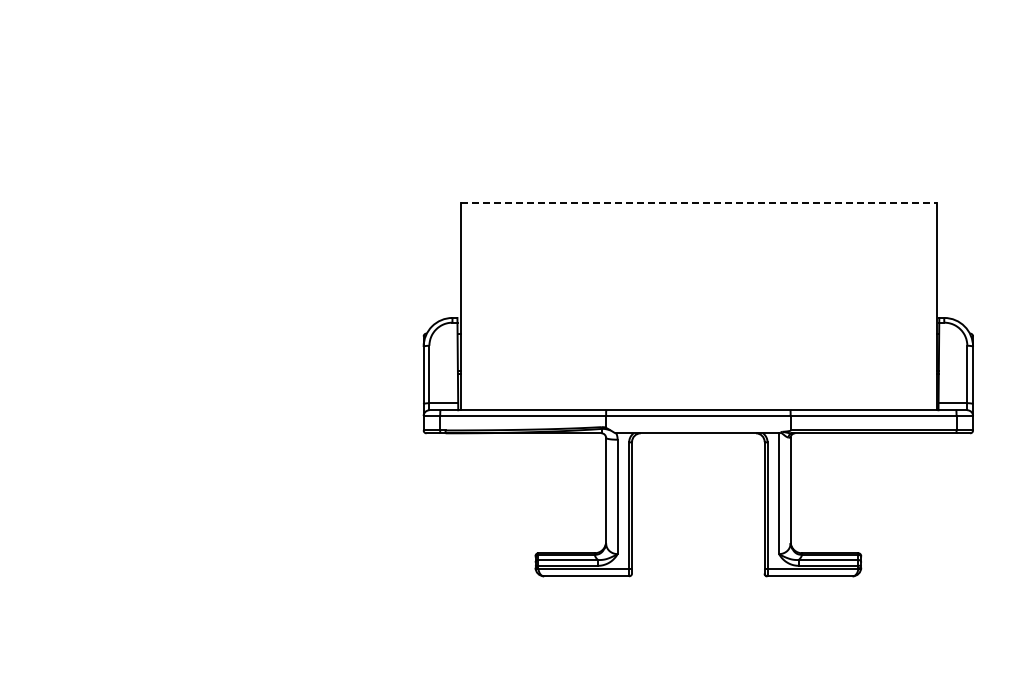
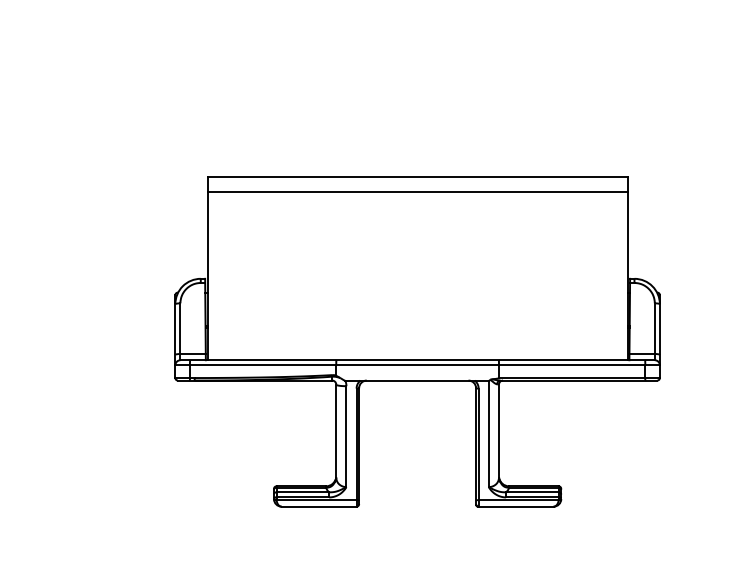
line: (698, 202) -> (417, 176), dashed -> solid
line: (698, 220) -> (417, 192), added

